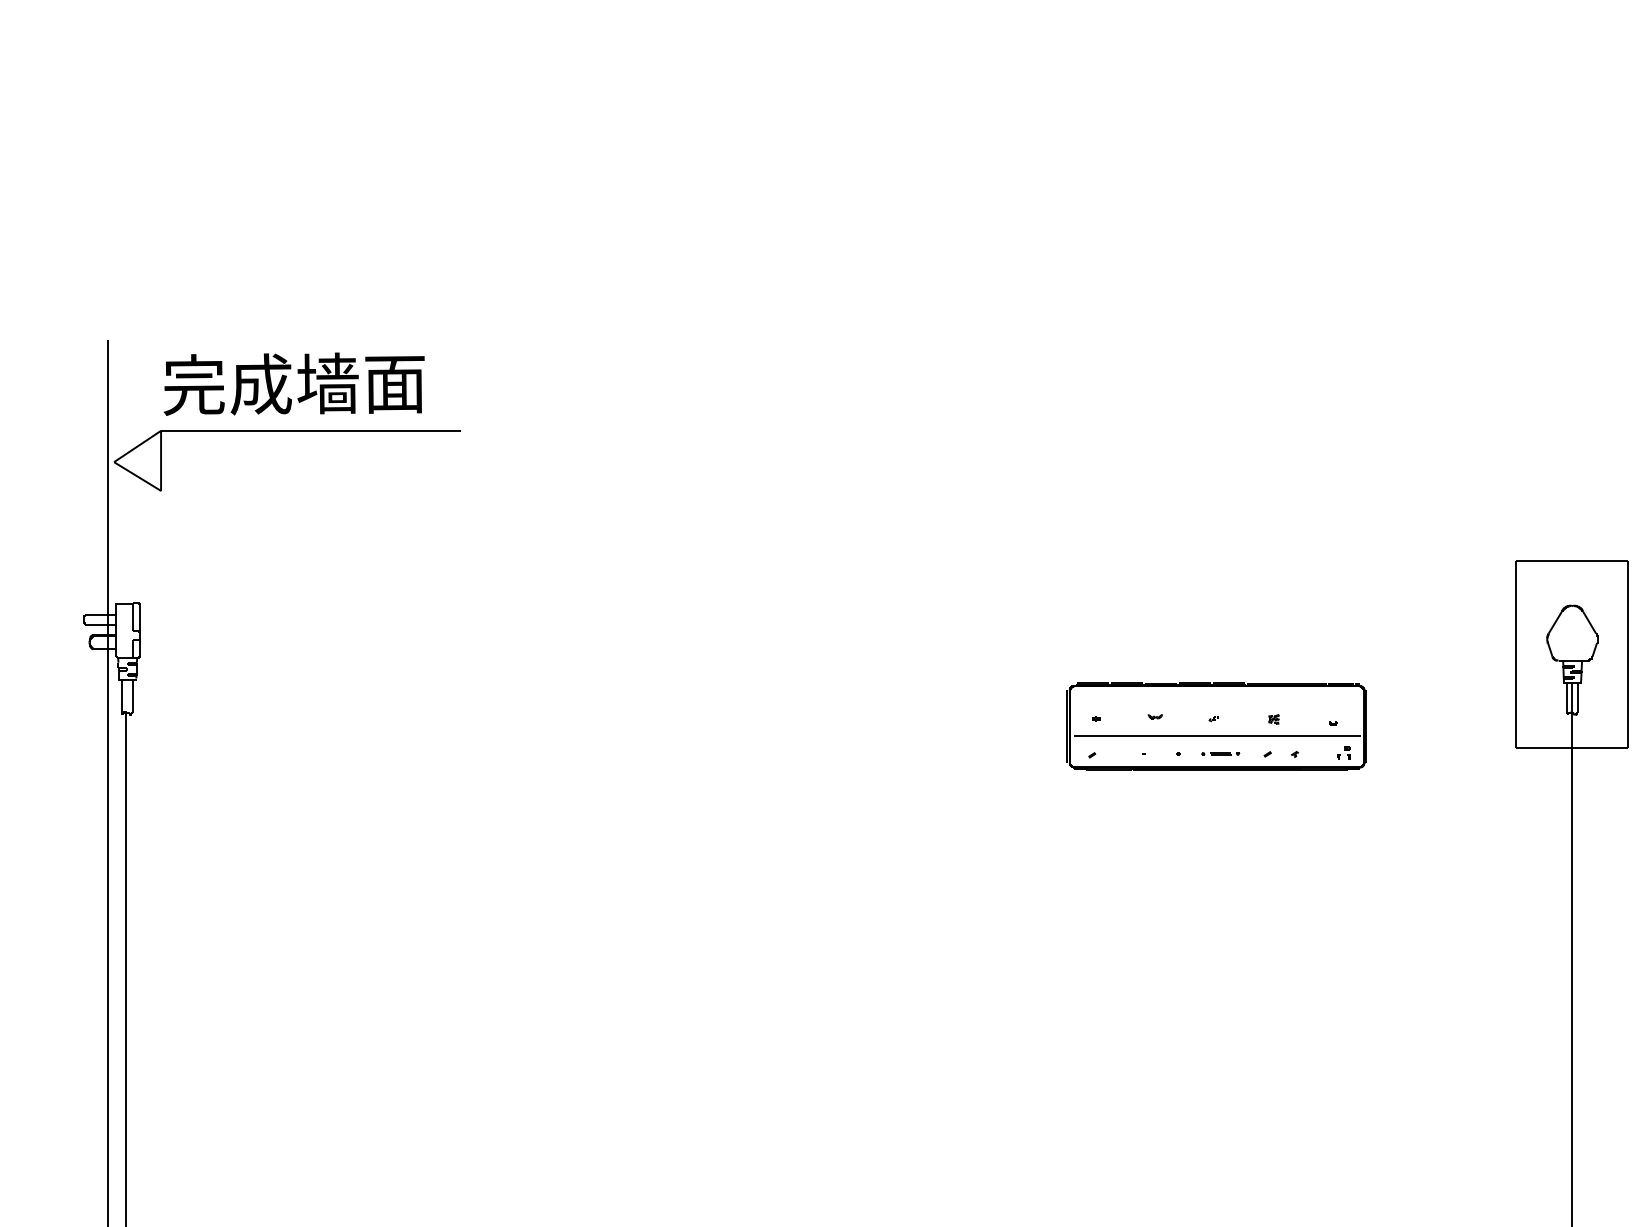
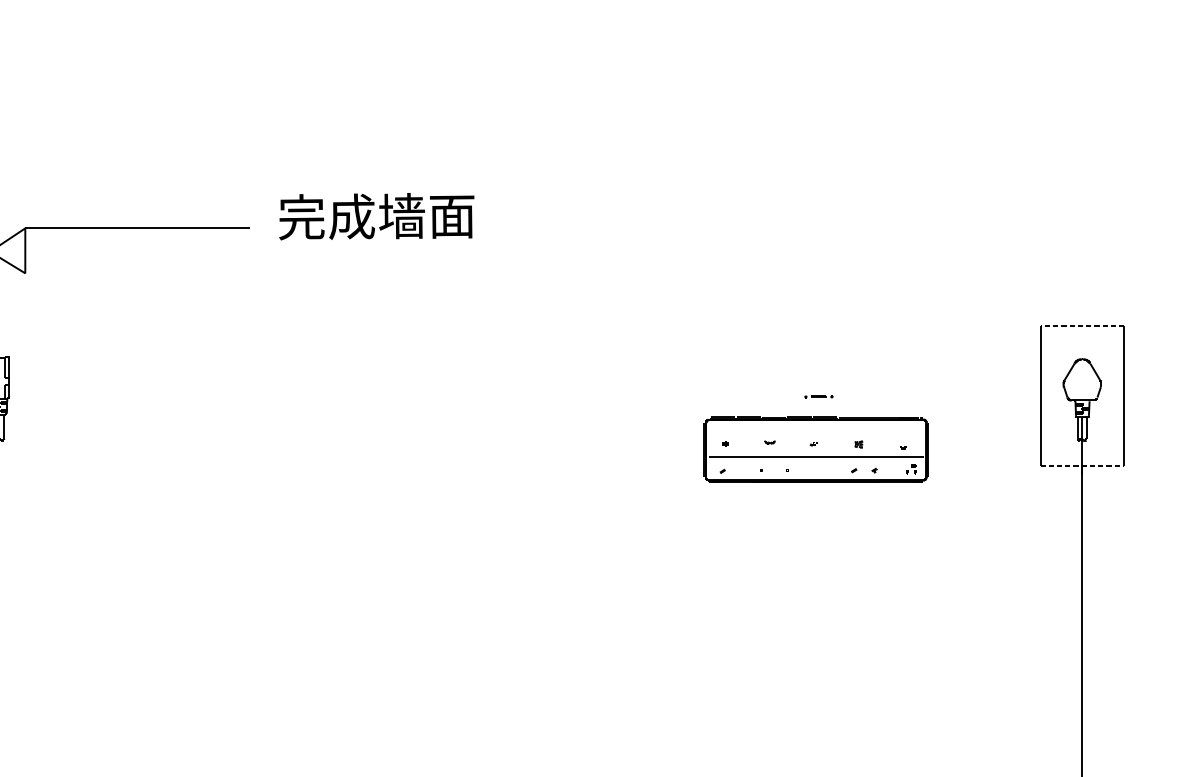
text: (293, 383) -> (376, 216), moved
line: (1572, 561) -> (1082, 326), solid -> dashed
line: (1572, 747) -> (1082, 465), solid -> dashed
line: (1220, 753) -> (818, 396), moved

